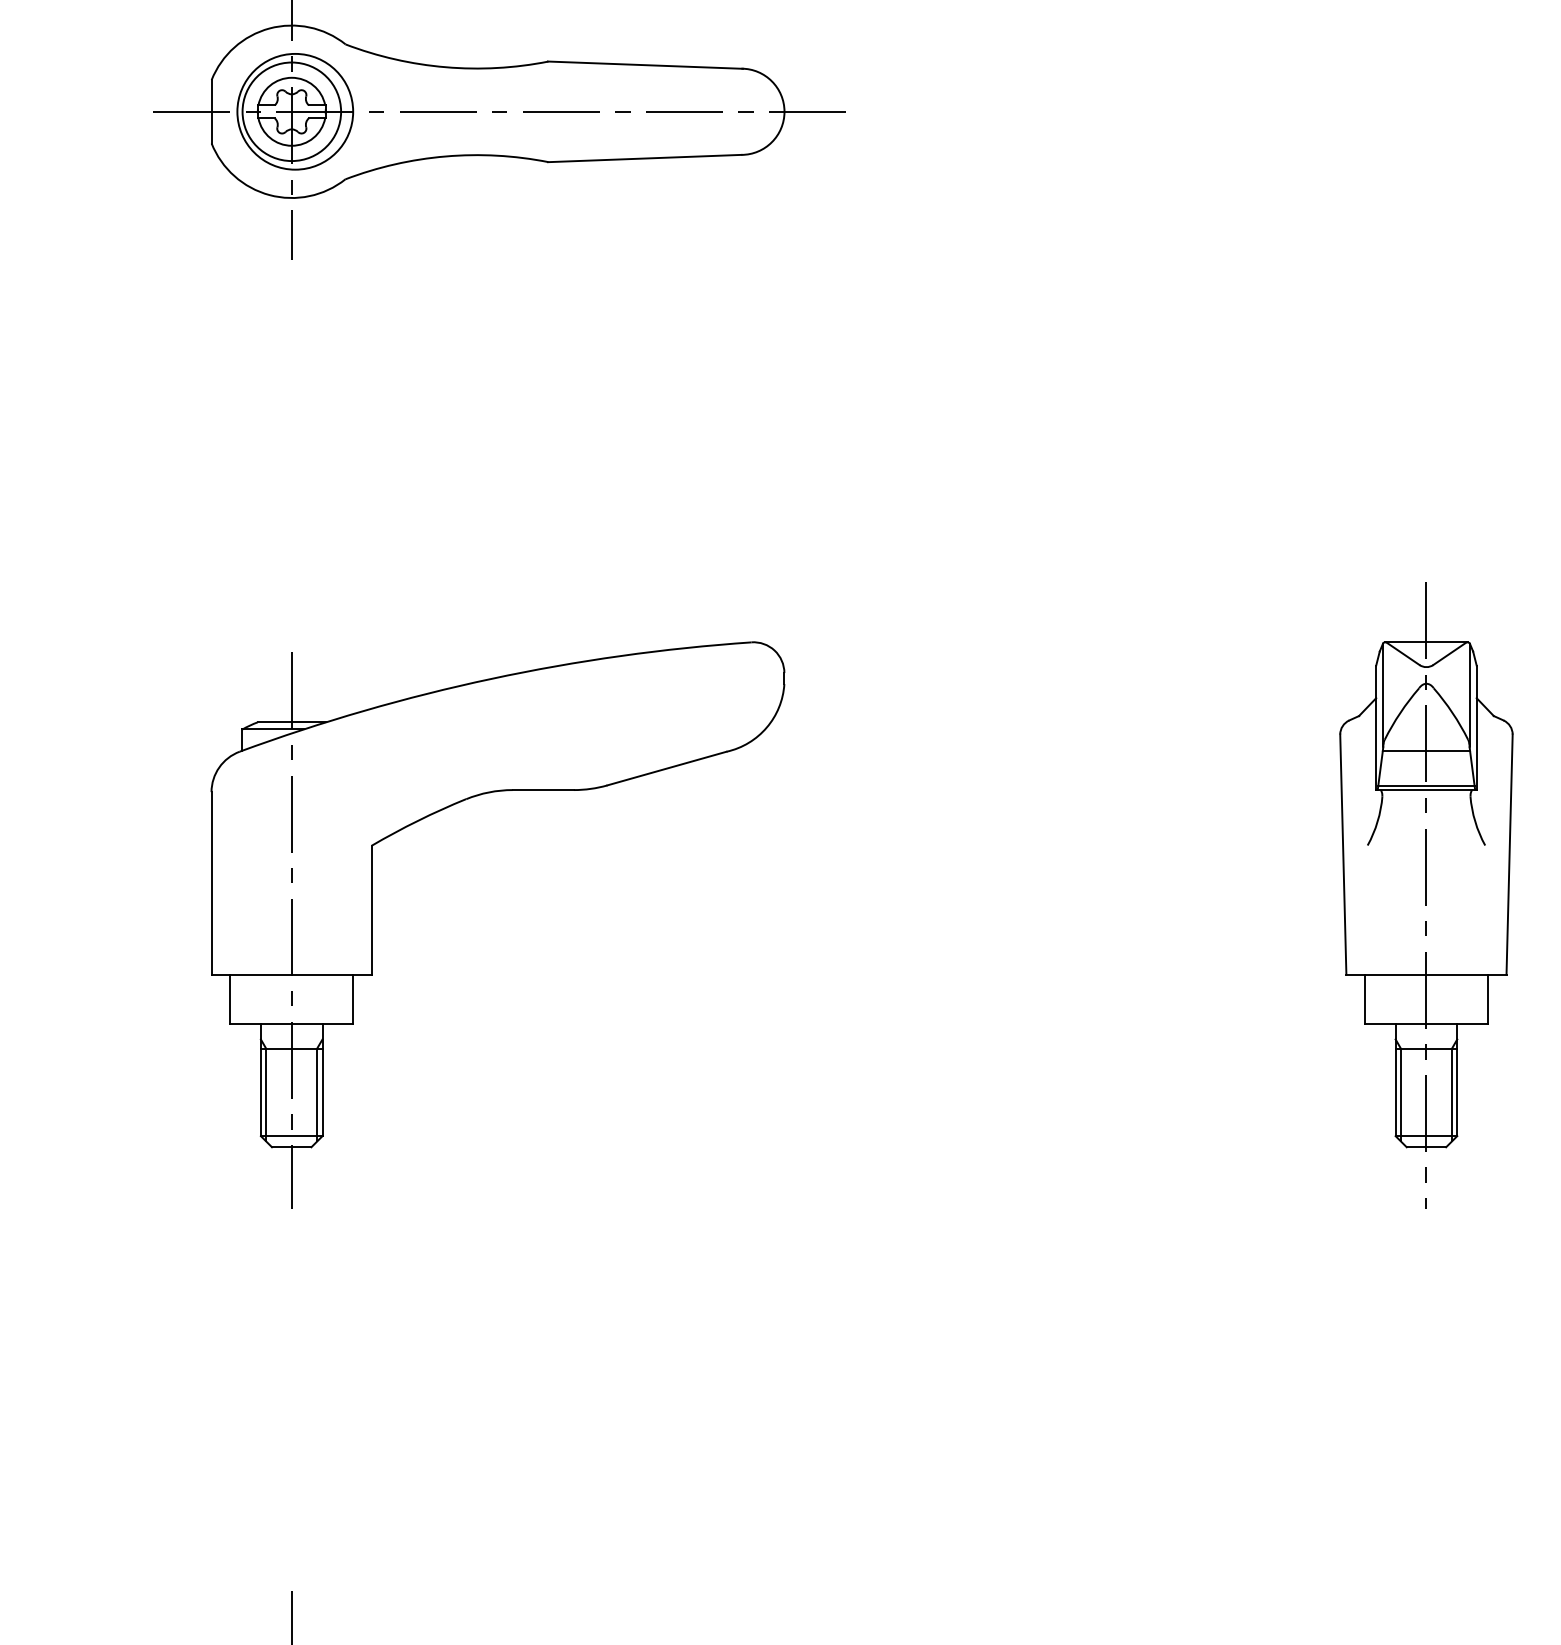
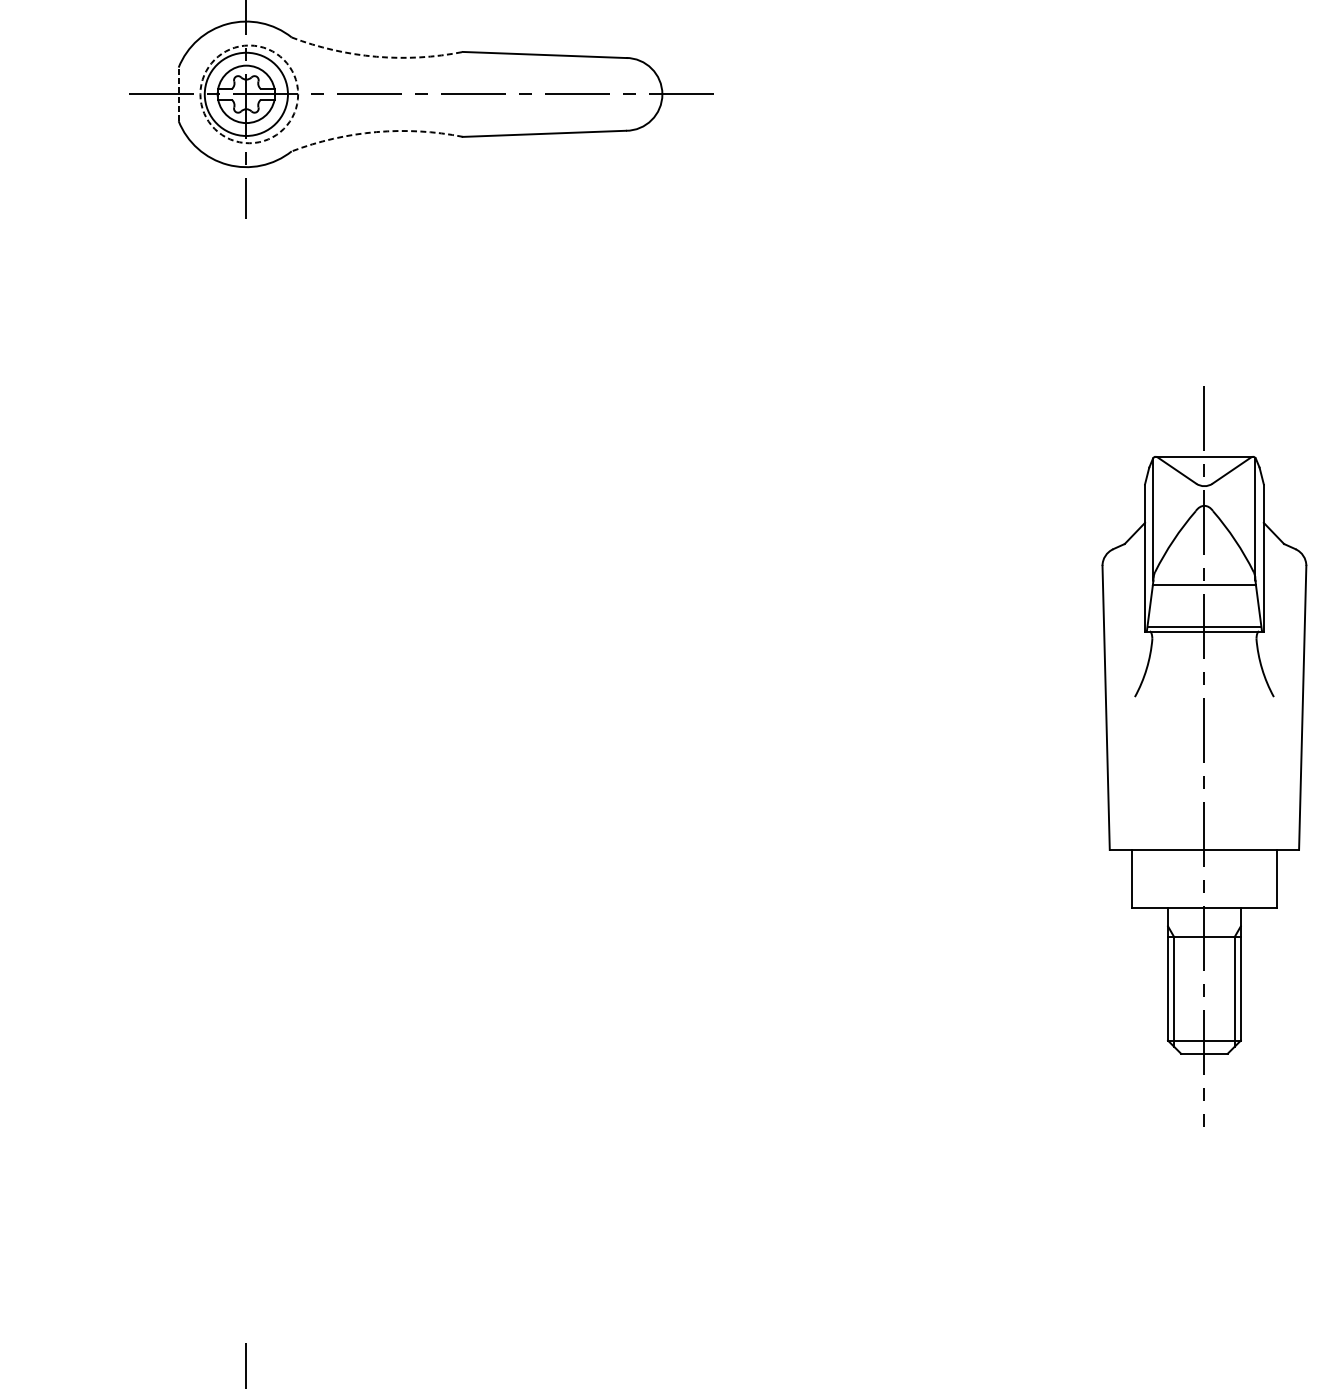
arc: (445, 67) -> (376, 56), solid -> dashed
line: (211, 111) -> (178, 94), solid -> dashed
circle: (295, 111) -> (249, 94), solid -> dashed
arc: (445, 156) -> (376, 132), solid -> dashed
part: (1426, 895) -> (1204, 756), size x1.4
part: (372, 924) -> (314, 780), removed

